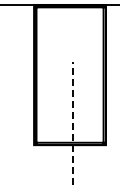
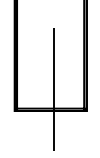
line: (73, 123) -> (54, 89), dashed -> solid

